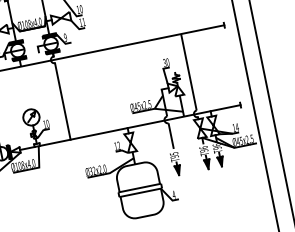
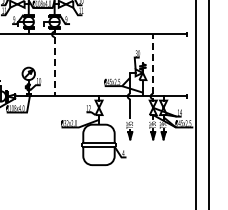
line: (189, 72) -> (153, 64), solid -> dashed
line: (62, 101) -> (54, 66), solid -> dashed

